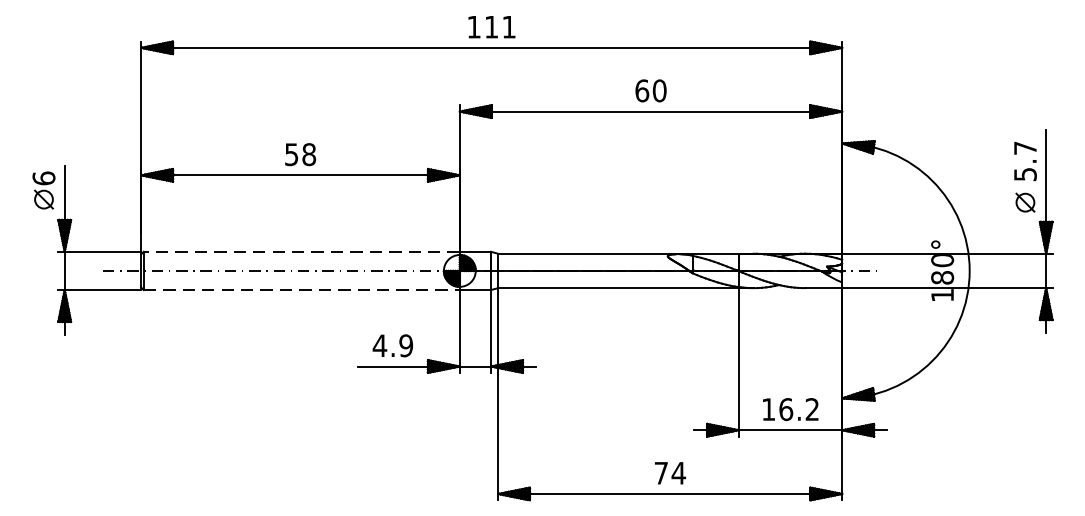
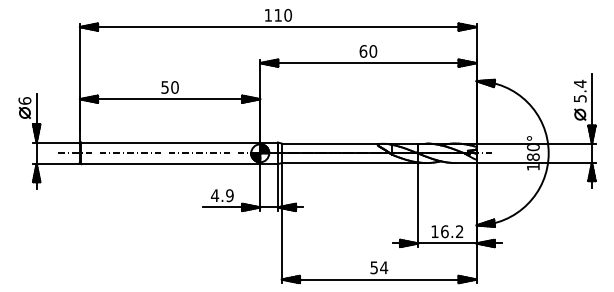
text: (508, 25) -> (287, 14), 111 -> 110
text: (1025, 147) -> (580, 83), 5.7 -> 5.4
text: (308, 154) -> (174, 87), 58 -> 50
line: (301, 251) -> (170, 142), dashed -> solid
line: (303, 290) -> (171, 164), dashed -> solid
text: (660, 472) -> (373, 267), 74 -> 54

